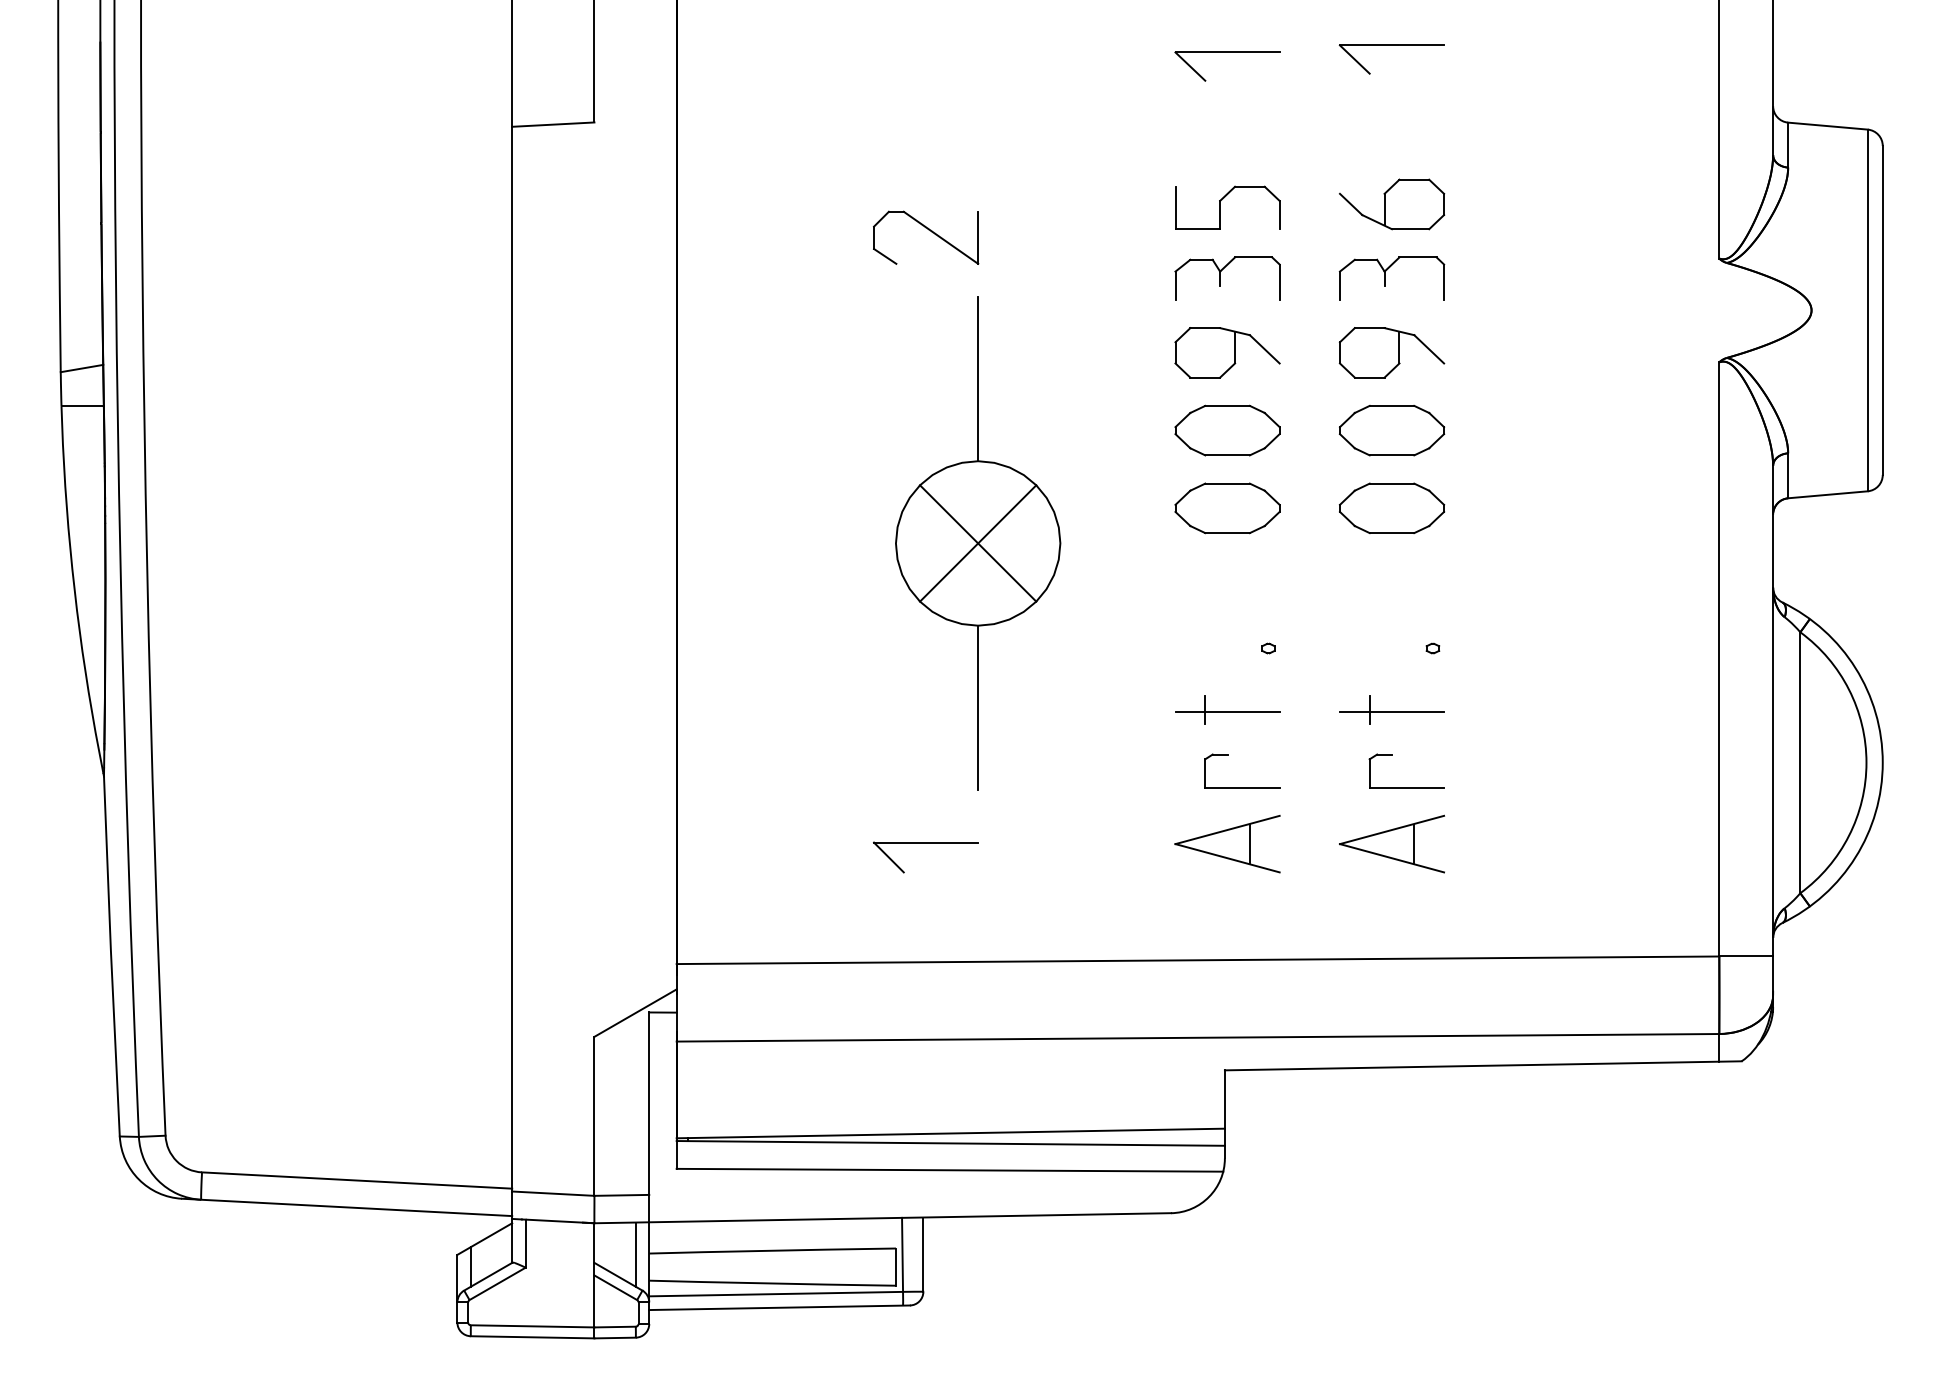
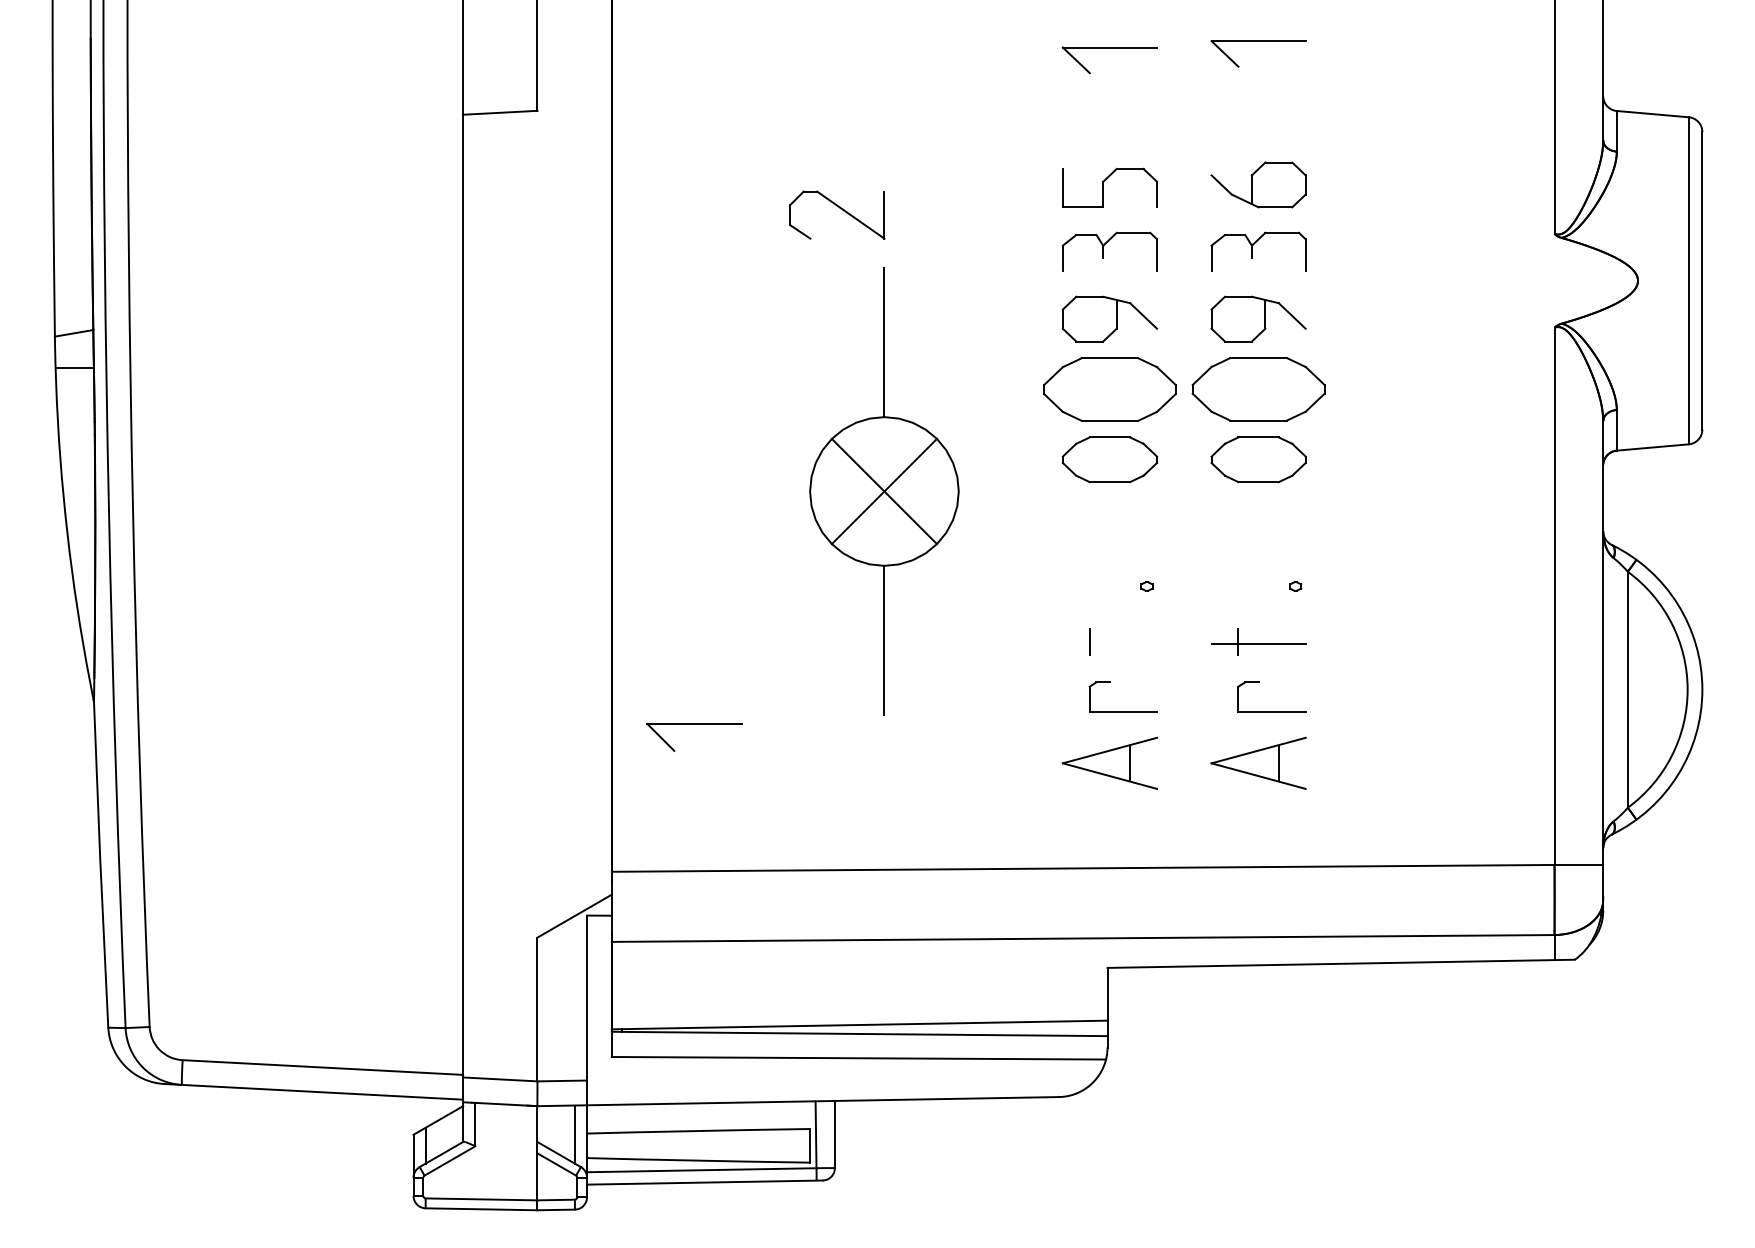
part: (1227, 430) -> (1109, 389), size x1.4
part: (1391, 430) -> (1258, 389), size x1.4
line: (1227, 712) -> (1109, 644), removed
part: (925, 843) -> (693, 724), moved

